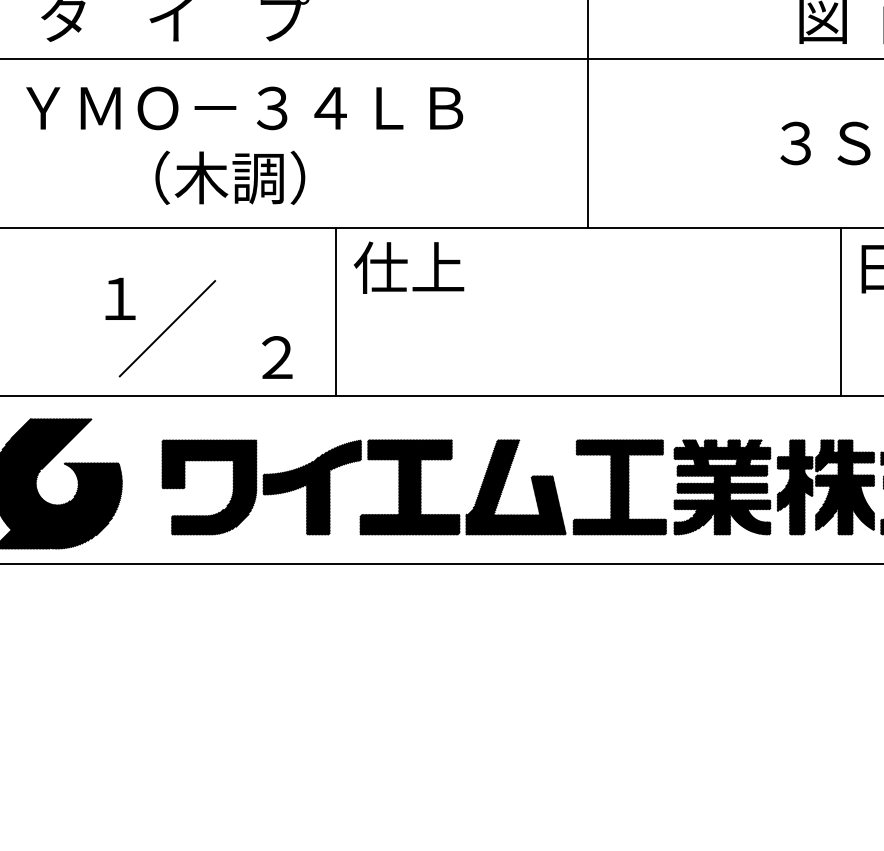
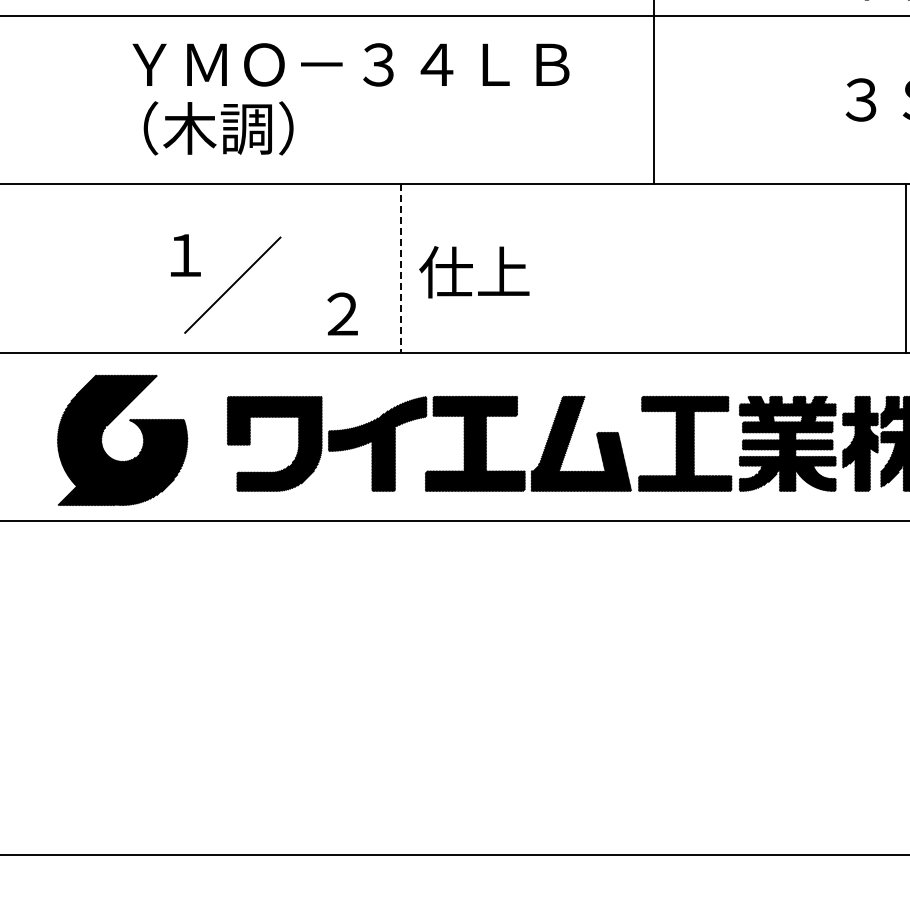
text: (244, 107) -> (350, 64), moved
text: (230, 177) -> (218, 128), moved
text: (409, 267) -> (474, 272), moved
line: (336, 311) -> (401, 268), solid -> dashed

